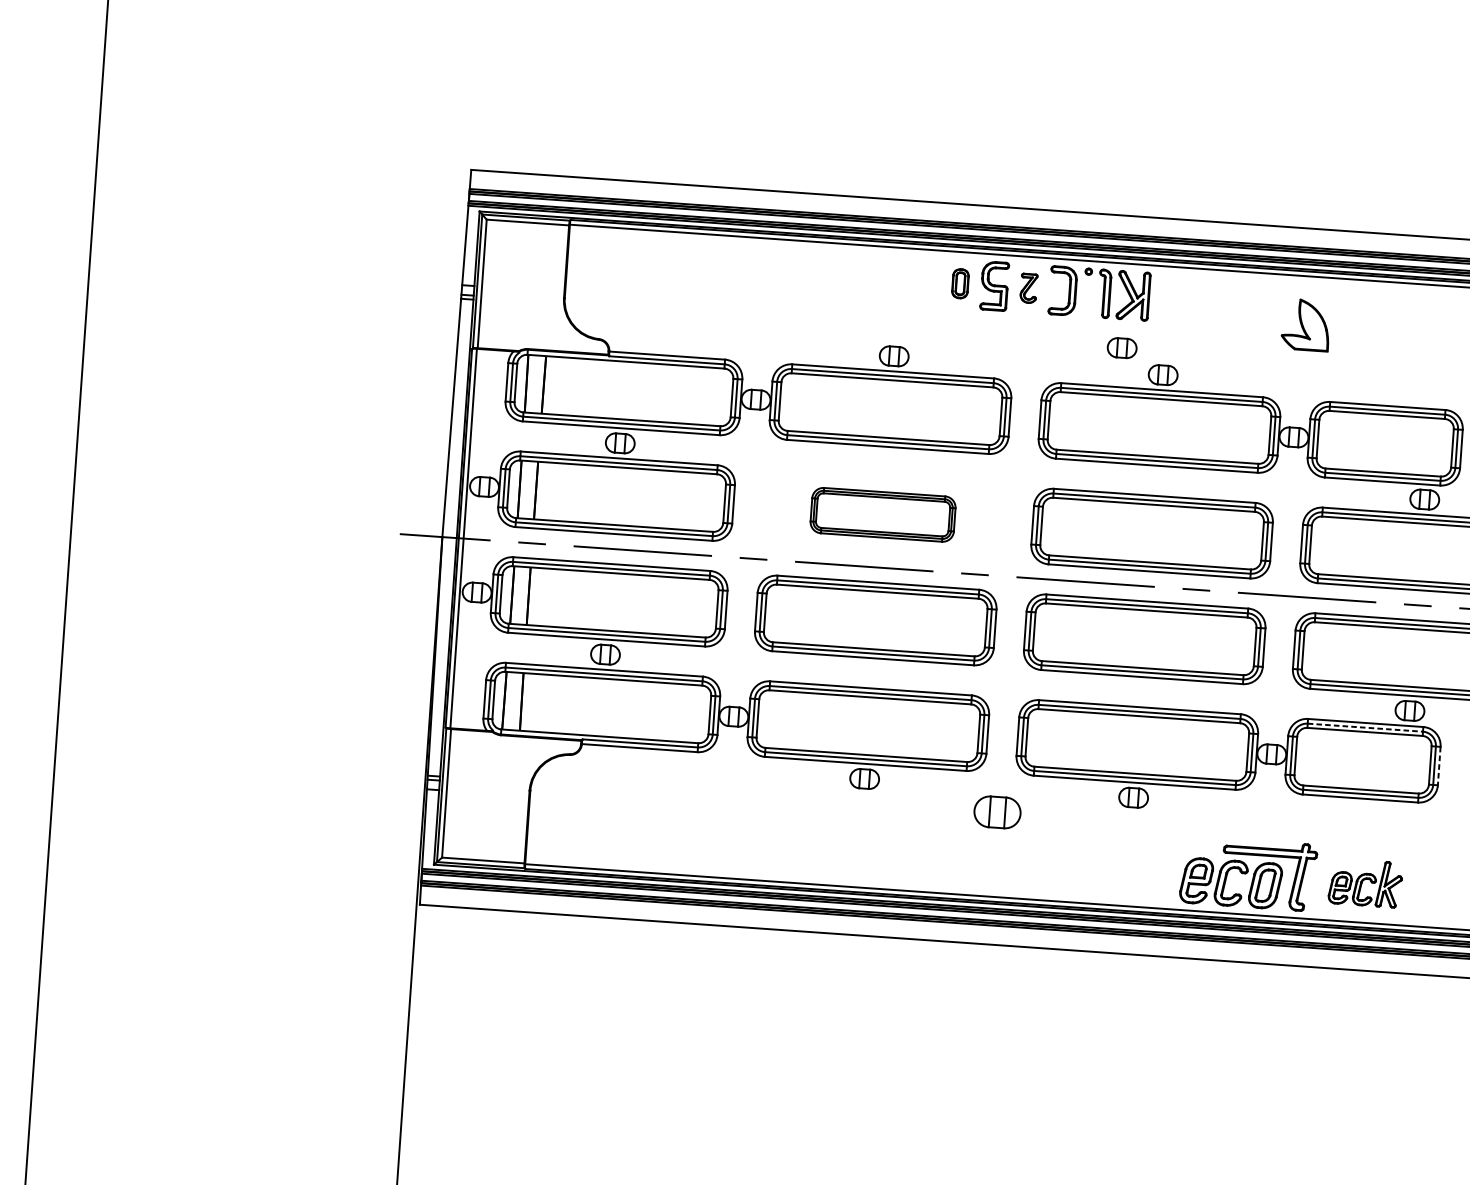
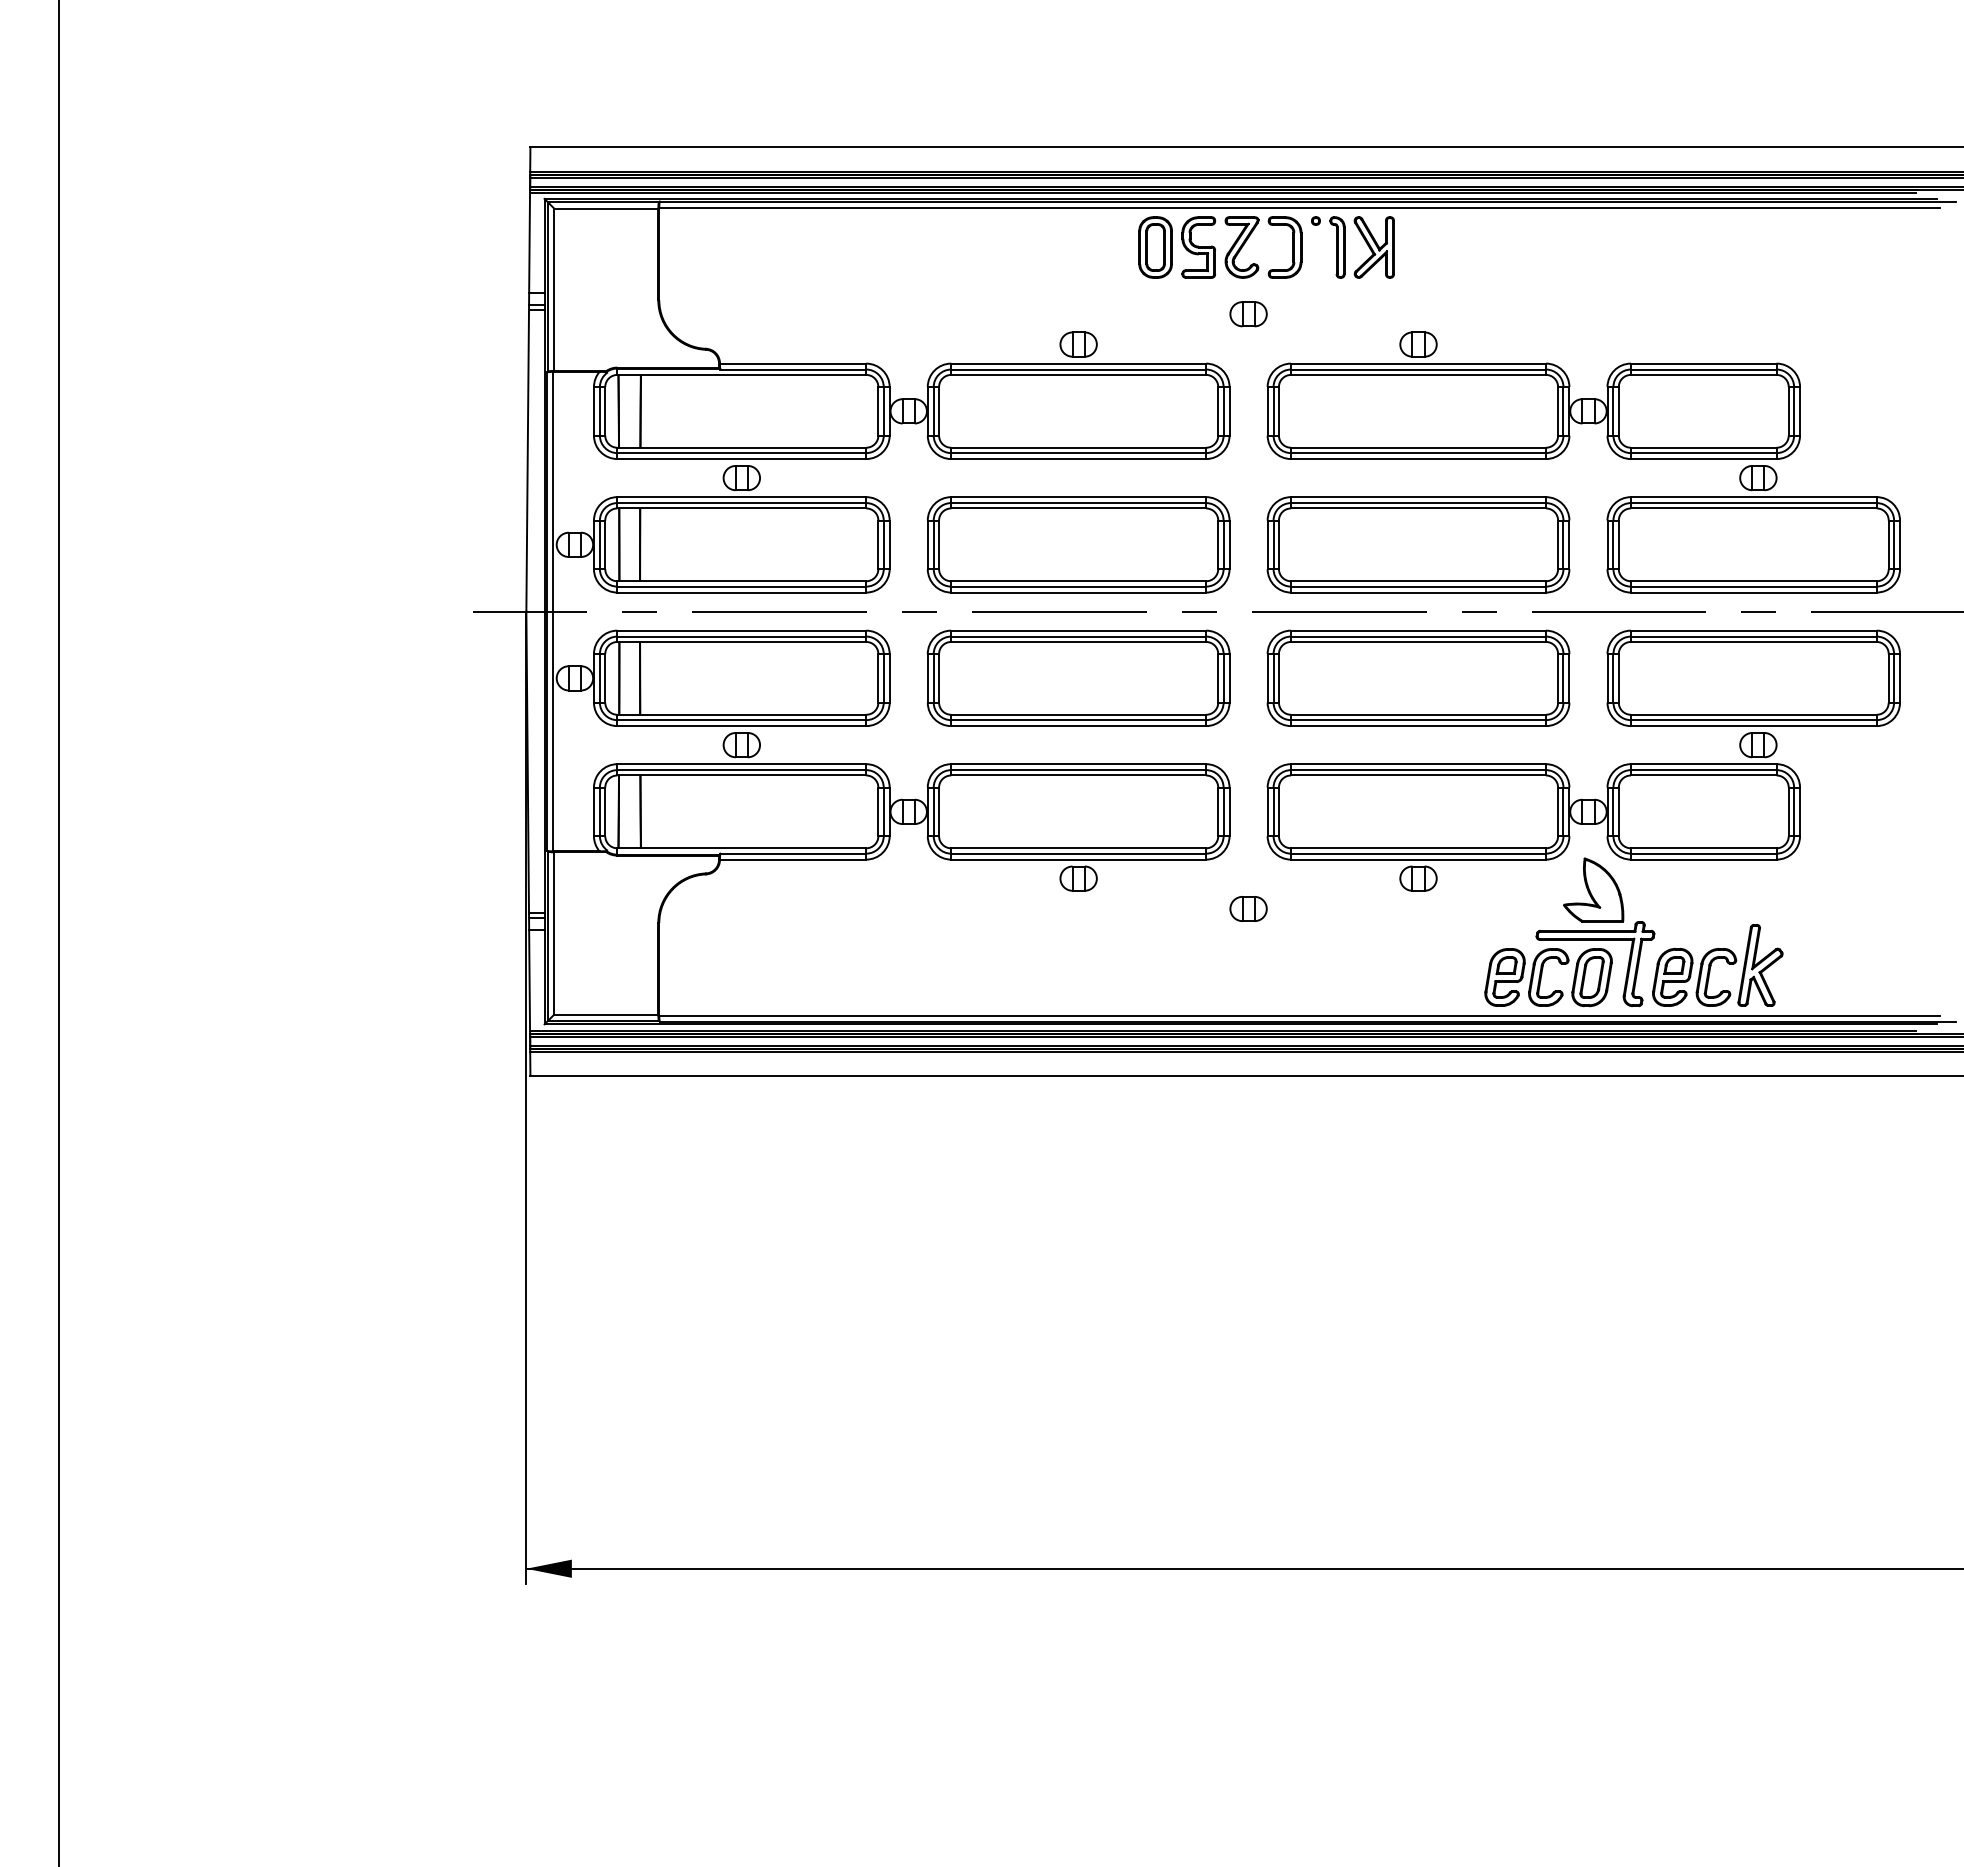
part: (960, 283) -> (1155, 247), size x1.67
part: (1028, 288) -> (1241, 247), size x1.67
part: (1305, 324) -> (1593, 889), moved
part: (1122, 348) -> (1248, 314), moved
part: (883, 514) -> (1078, 544), size x1.67
line: (1365, 727) -> (1703, 770), dashed -> solid
line: (1439, 766) -> (1800, 812), dashed -> solid
part: (997, 812) -> (1248, 908), size x0.62
part: (1365, 883) -> (1717, 965), size x1.43

